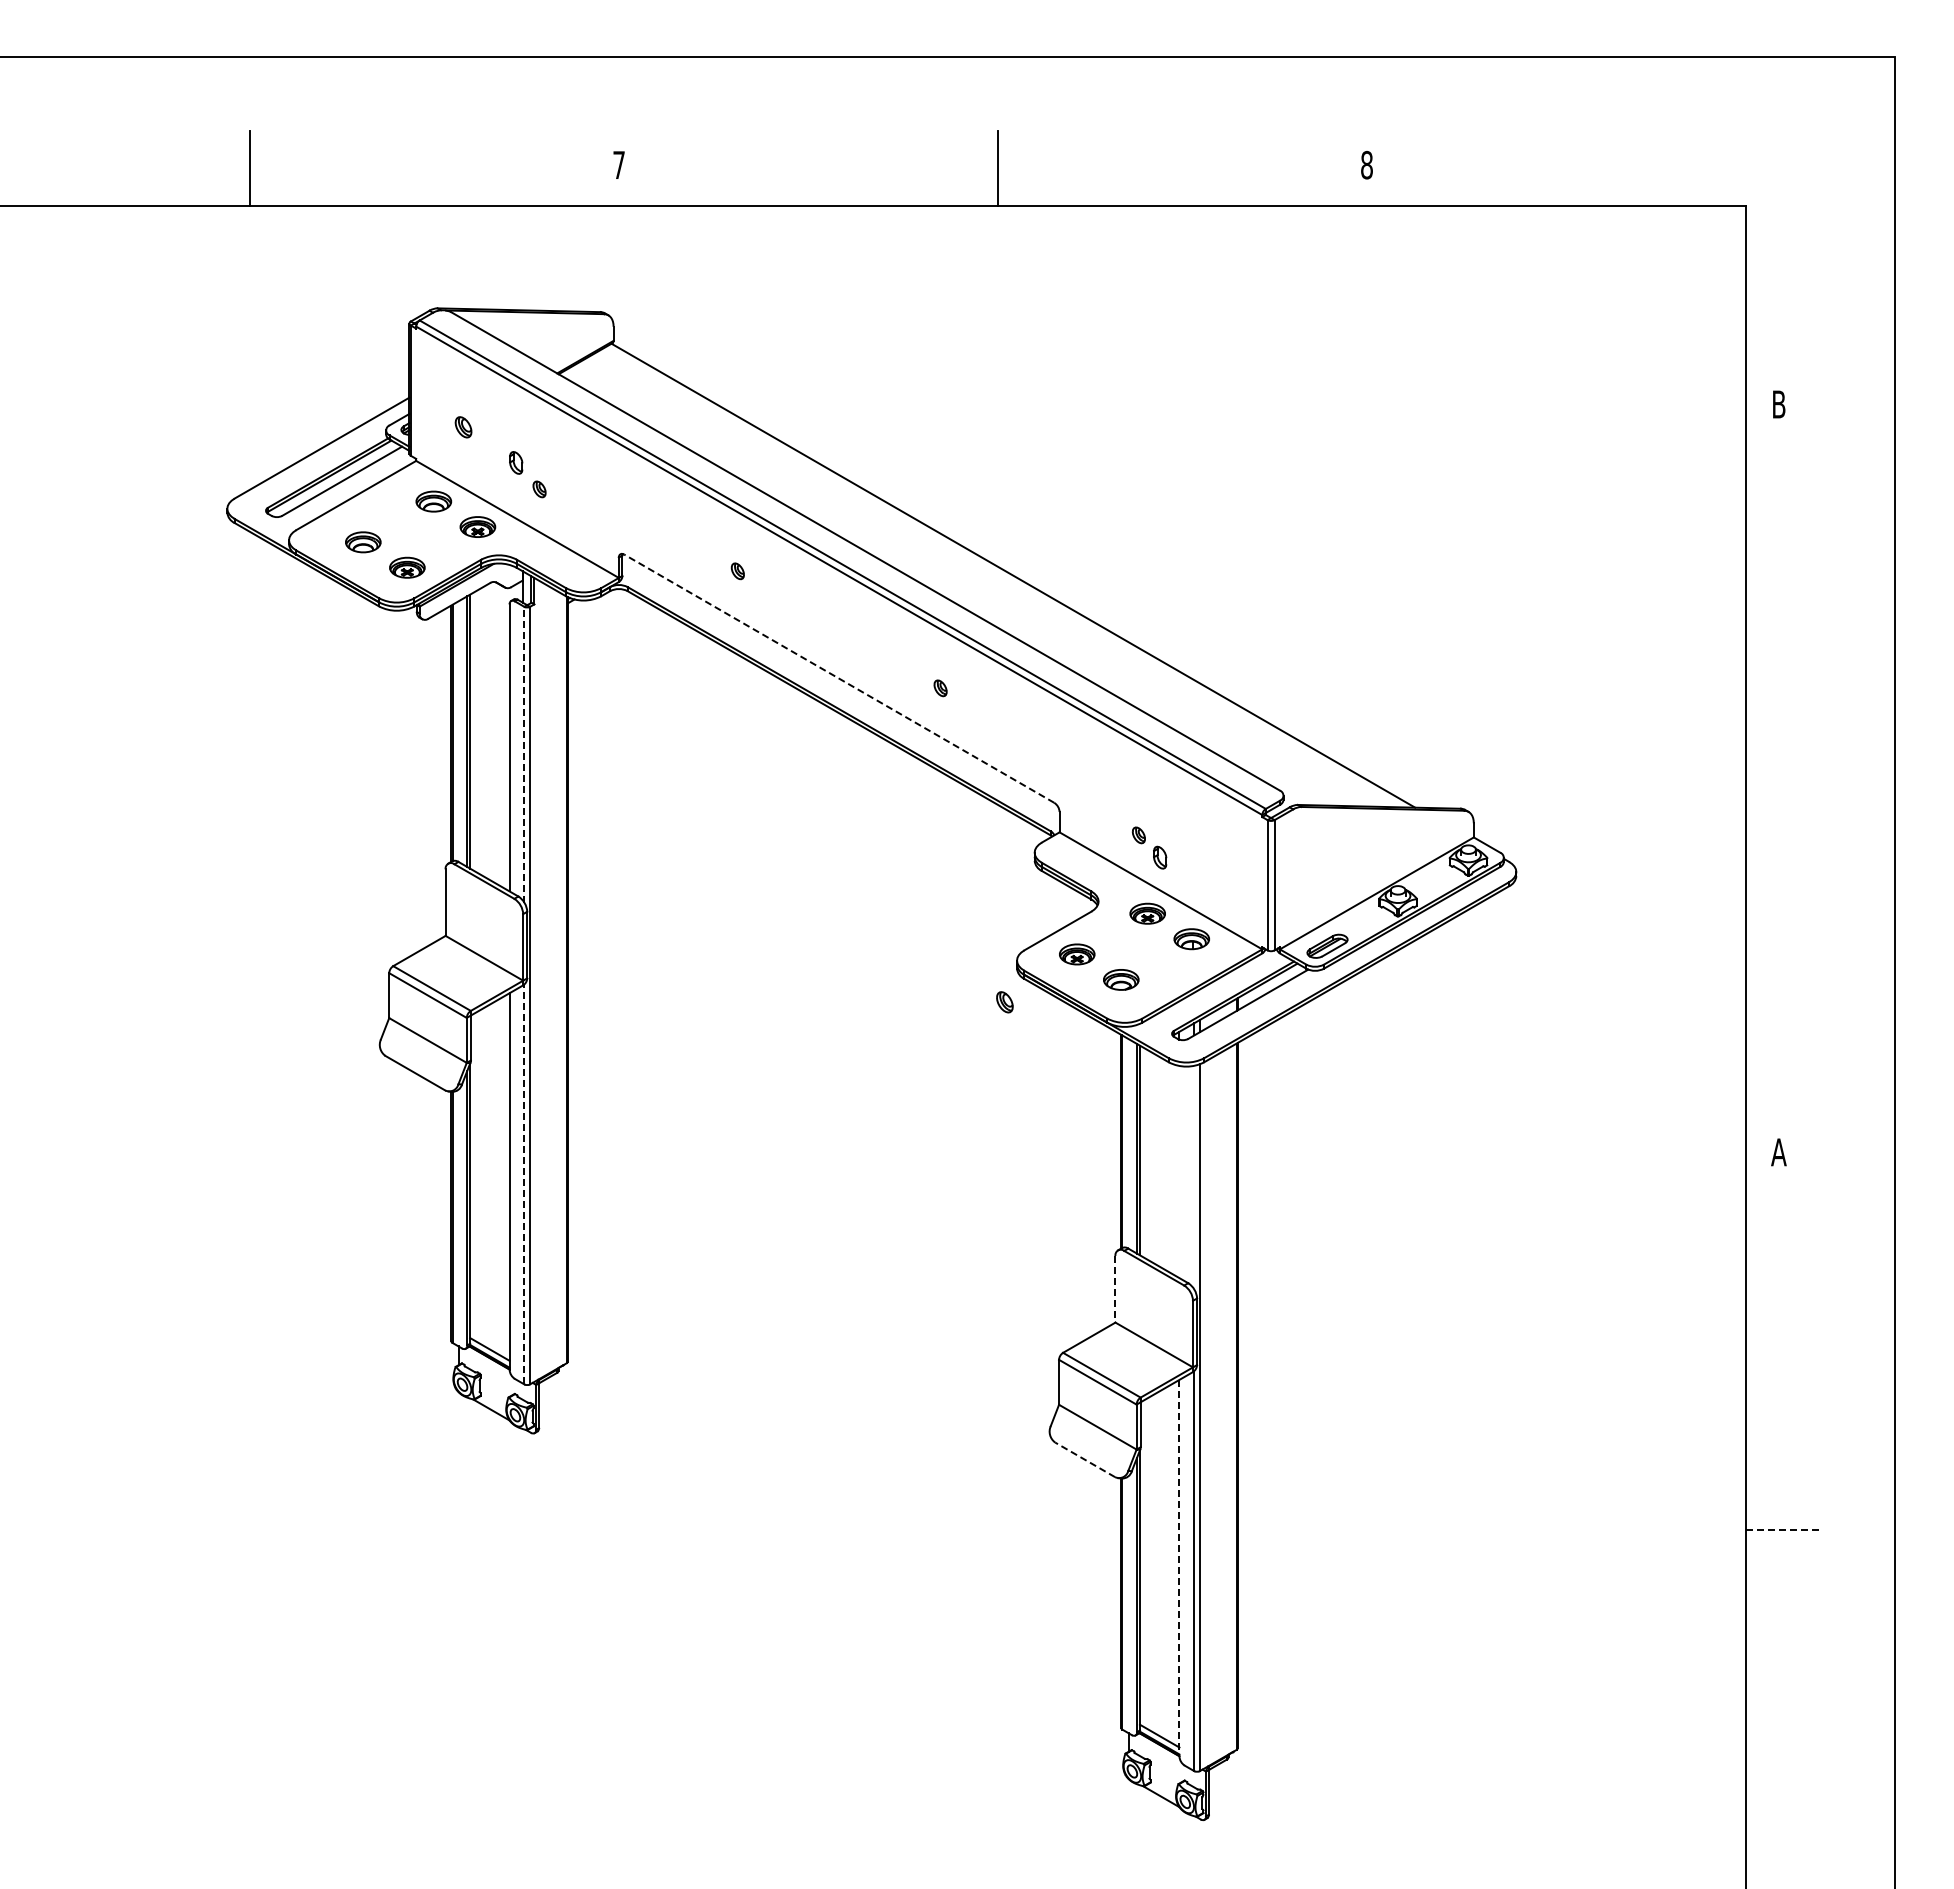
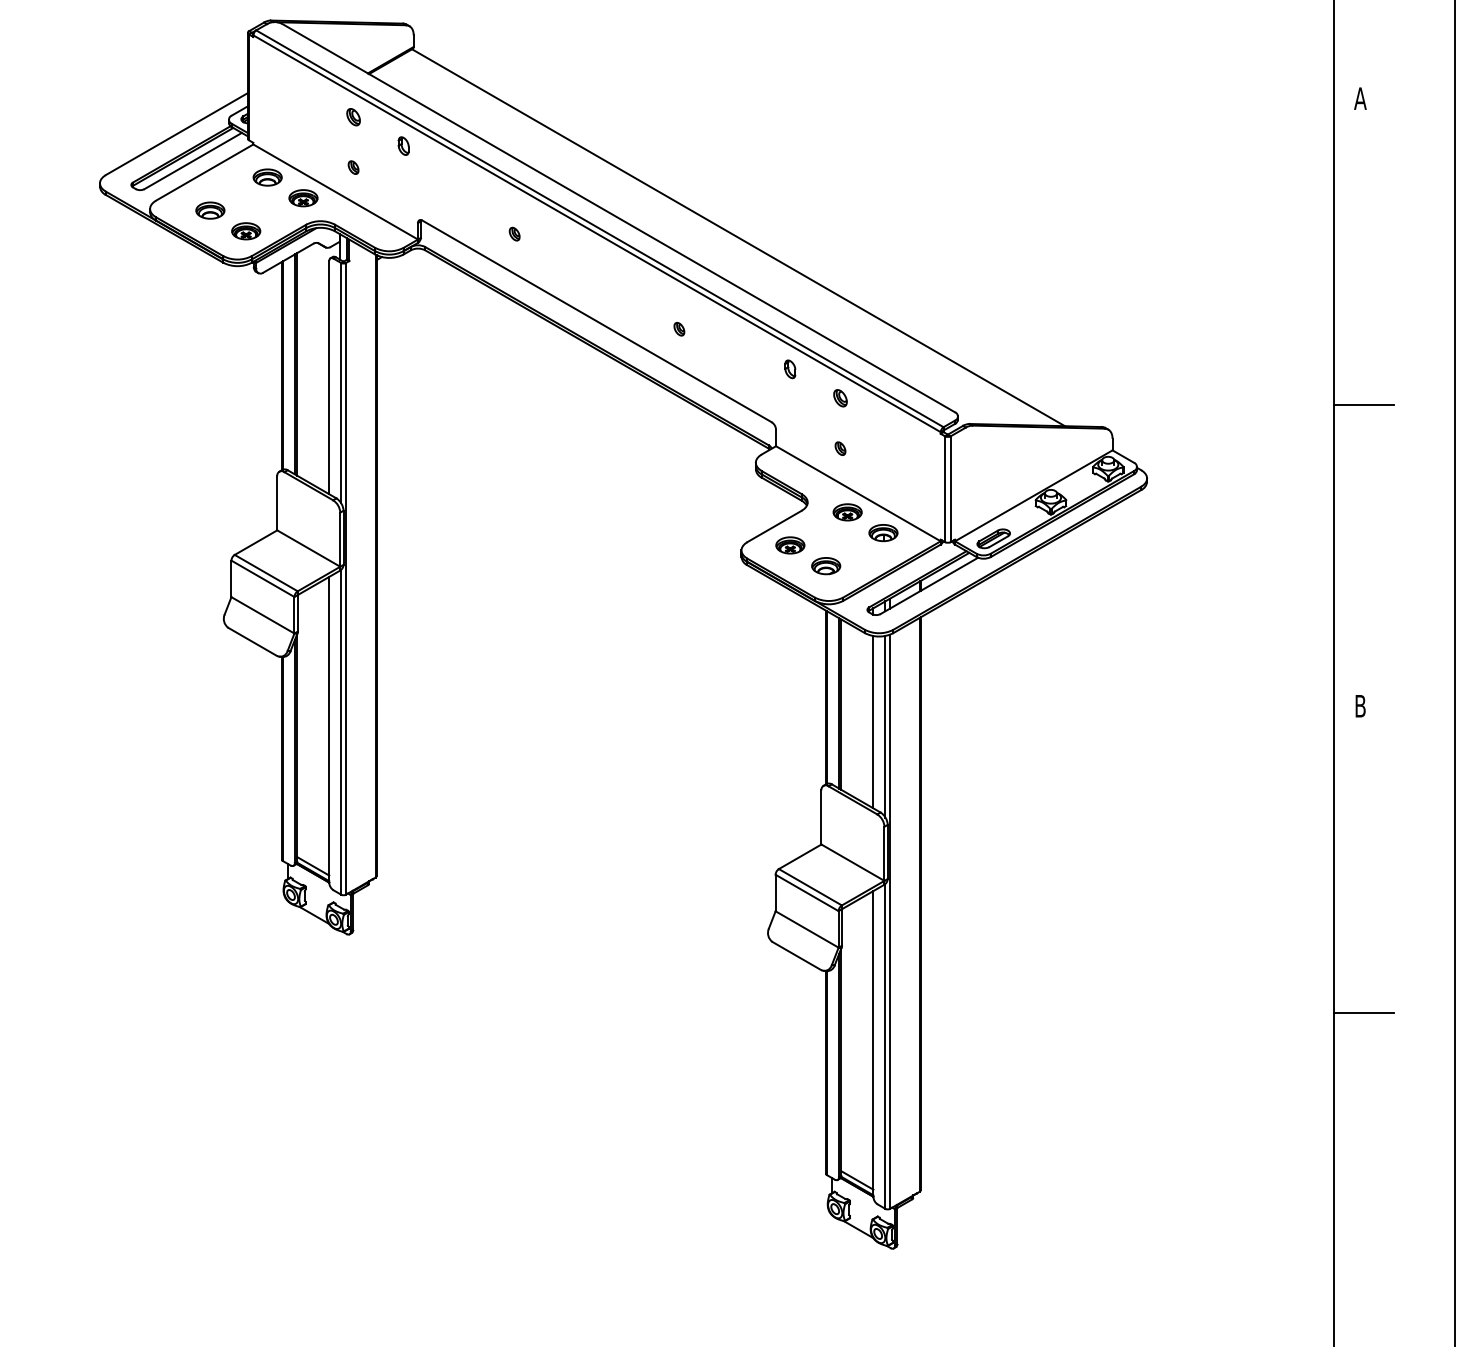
text: (1778, 404) -> (1360, 98), B -> A
part: (463, 427) -> (353, 117), moved
part: (516, 462) -> (403, 145), moved
line: (838, 678) -> (596, 321), dashed -> solid
line: (524, 754) -> (341, 382), dashed -> solid
line: (1782, 782) -> (1363, 405), added
part: (1160, 857) -> (790, 369), moved
part: (1004, 1002) -> (840, 398), moved
text: (1778, 1152) -> (1360, 706), A -> B
line: (1179, 1171) -> (873, 721), added
line: (1194, 1177) -> (885, 726), added
line: (524, 1184) -> (341, 732), dashed -> solid
line: (1115, 1289) -> (821, 817), dashed -> solid
line: (1085, 1459) -> (797, 955), dashed -> solid
line: (1783, 1529) -> (1364, 1012), dashed -> solid
line: (1179, 1568) -> (873, 1044), dashed -> solid

